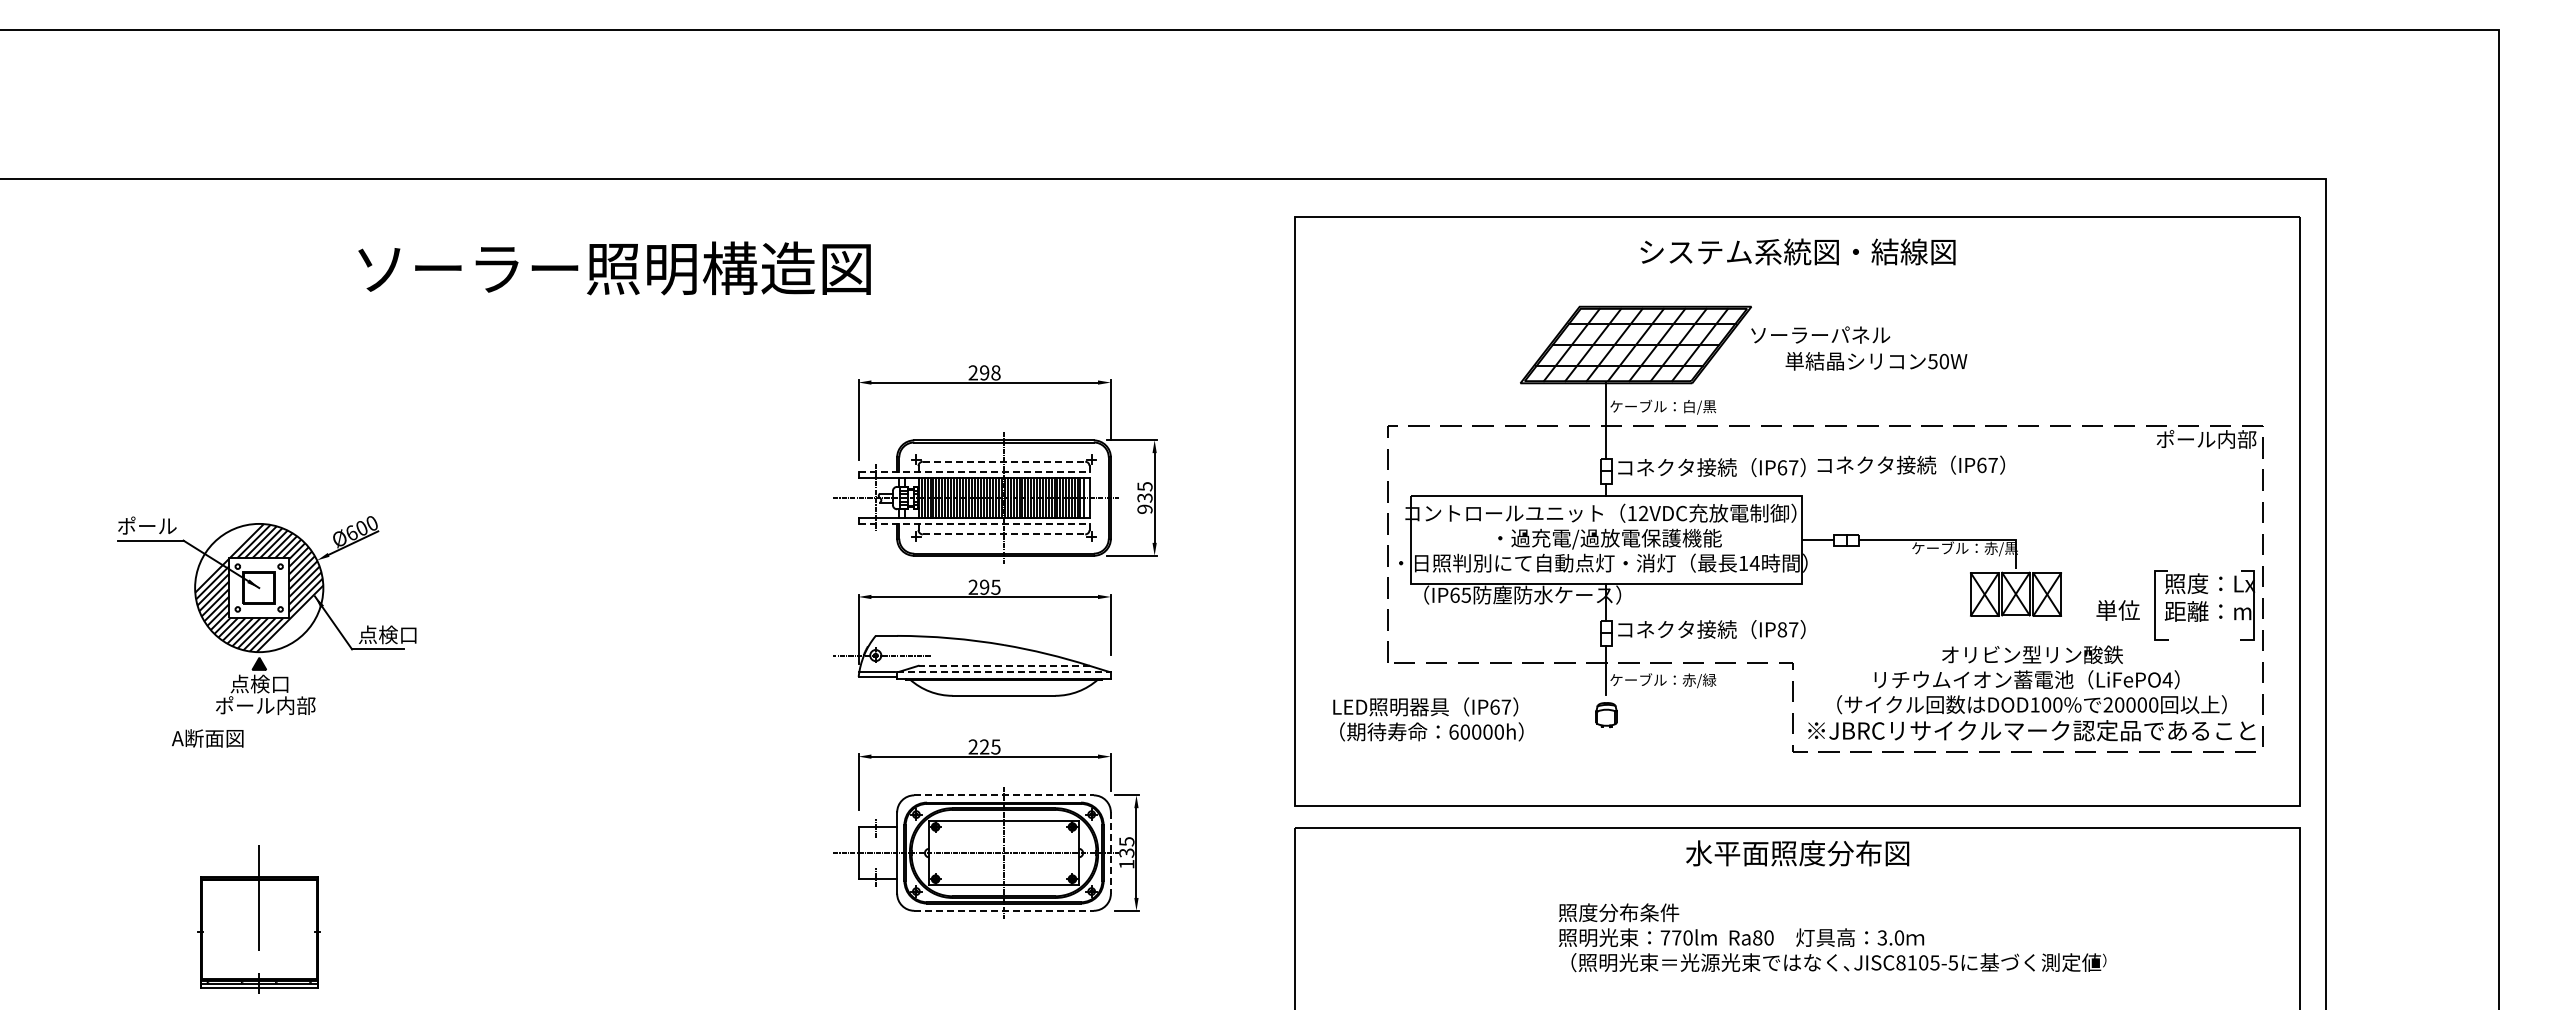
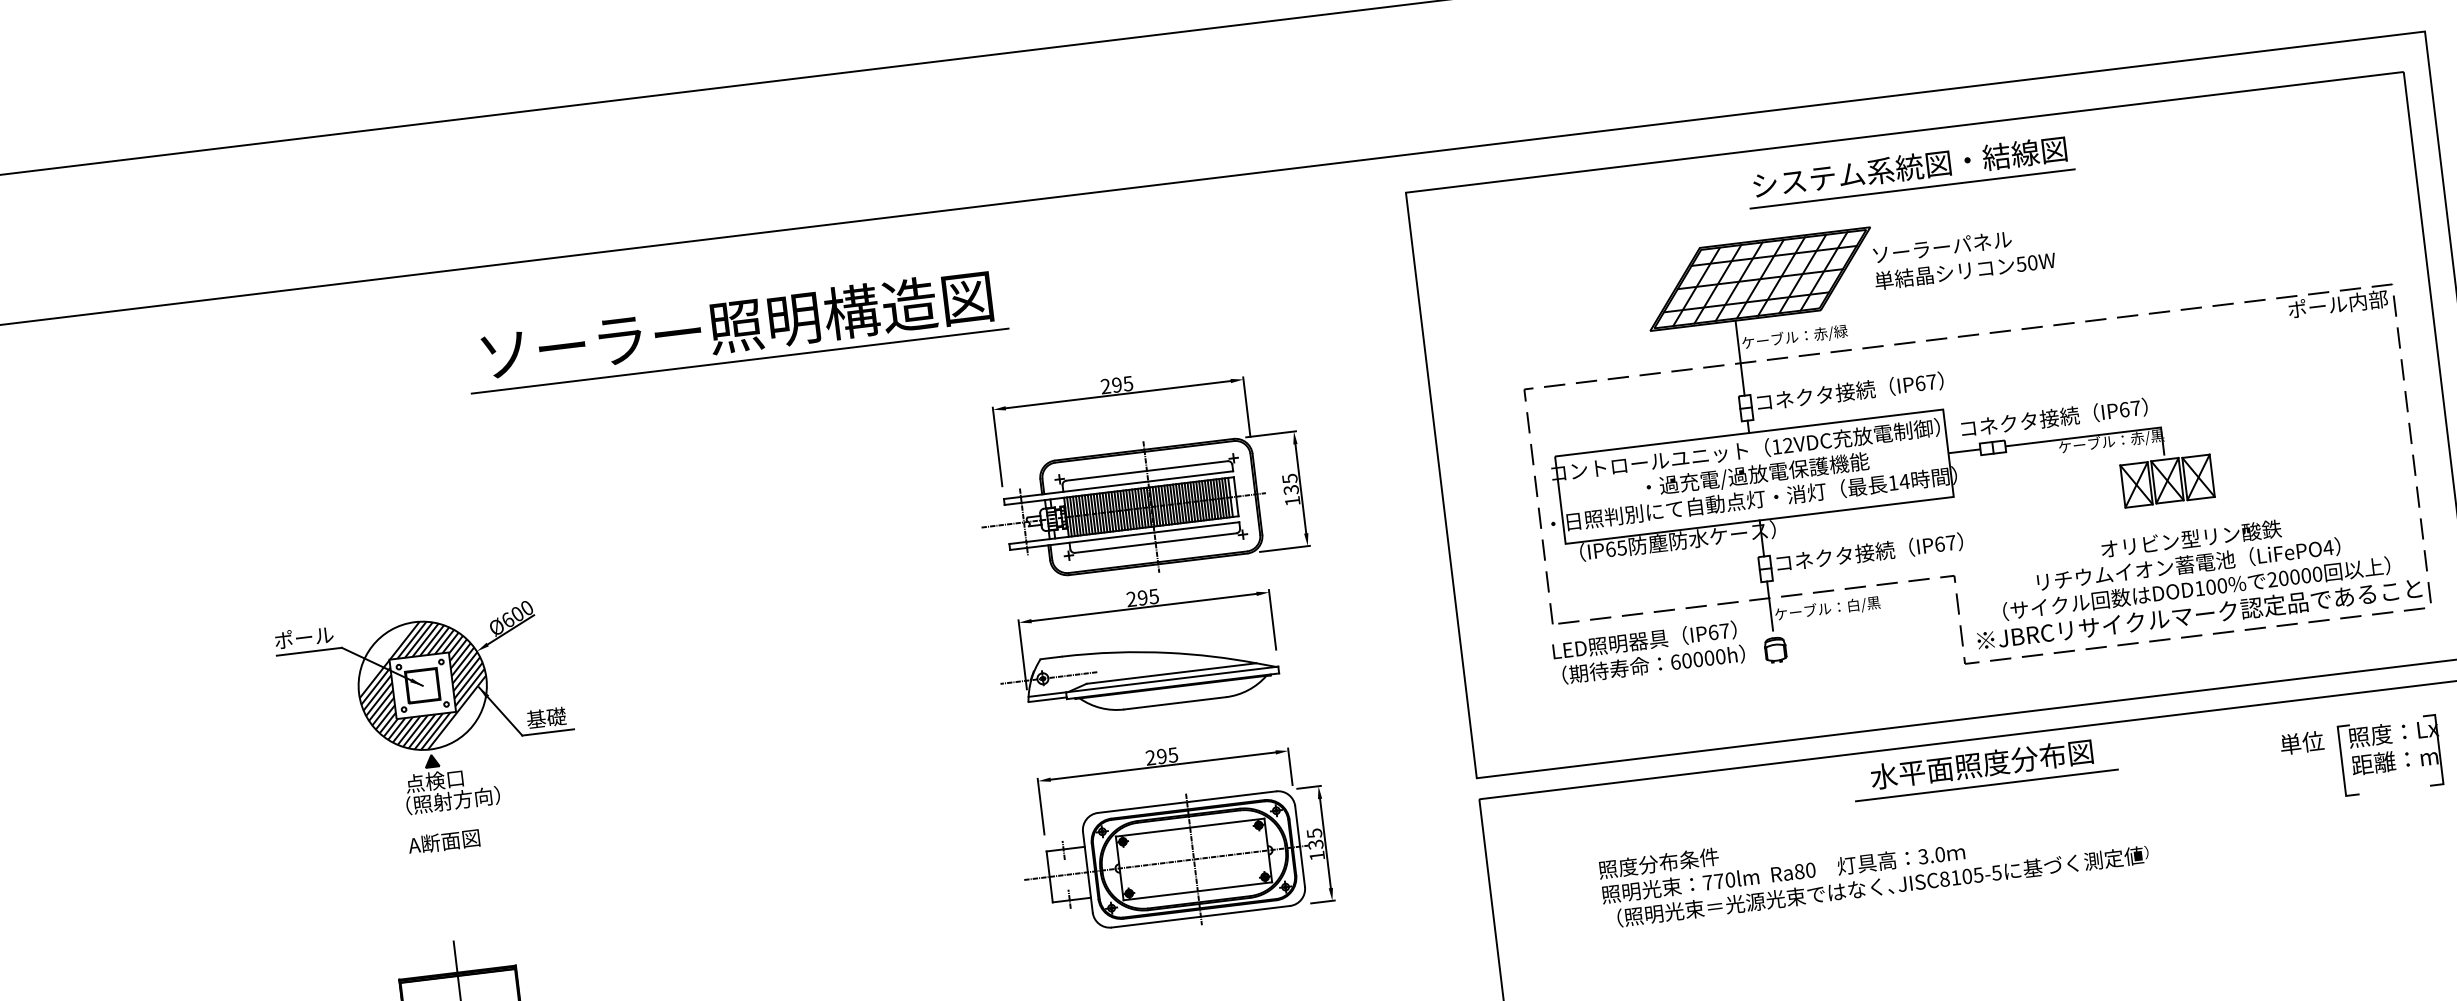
line: (1797, 273) -> (1912, 188), added
line: (613, 303) -> (740, 360), added
text: (1876, 361) -> (1965, 270), moved
text: (995, 372) -> (1127, 383), 298 -> 295
text: (1699, 406) -> (1830, 332), ケーブル：白/黒 -> ケーブル：赤/緑
line: (1004, 461) -> (1147, 470), dashed -> solid
text: (1910, 464) -> (2053, 417), moved
line: (974, 472) -> (1118, 485), dashed -> solid
text: (1144, 508) -> (1292, 500), 935 -> 135
line: (974, 523) -> (1125, 535), dashed -> solid
line: (1004, 534) -> (1156, 543), dashed -> solid
part: (2204, 605) -> (2390, 755), moved
text: (2117, 610) -> (2301, 742), moved
text: (1782, 629) -> (1939, 543), IP87 -> IP67
text: (387, 634) -> (555, 716), 点検口 -> 基礎
line: (1004, 665) -> (1171, 673), dashed -> solid
line: (1002, 671) -> (1170, 679), dashed -> solid
text: (1699, 679) -> (1863, 603), ケーブル：赤/緑 -> ケーブル：白/黒
text: (269, 705) -> (447, 801), ポール内部 -> （照射方向）
text: (1428, 719) -> (1648, 652), moved
text: (207, 738) -> (443, 841), moved
text: (984, 746) -> (1161, 755), 225 -> 295
line: (1004, 795) -> (1187, 802), dashed -> solid
line: (1110, 853) -> (1299, 847), dashed -> solid
line: (1800, 874) -> (1987, 785), added
line: (1004, 910) -> (1201, 916), dashed -> solid
text: (1832, 937) -> (1873, 862), moved

